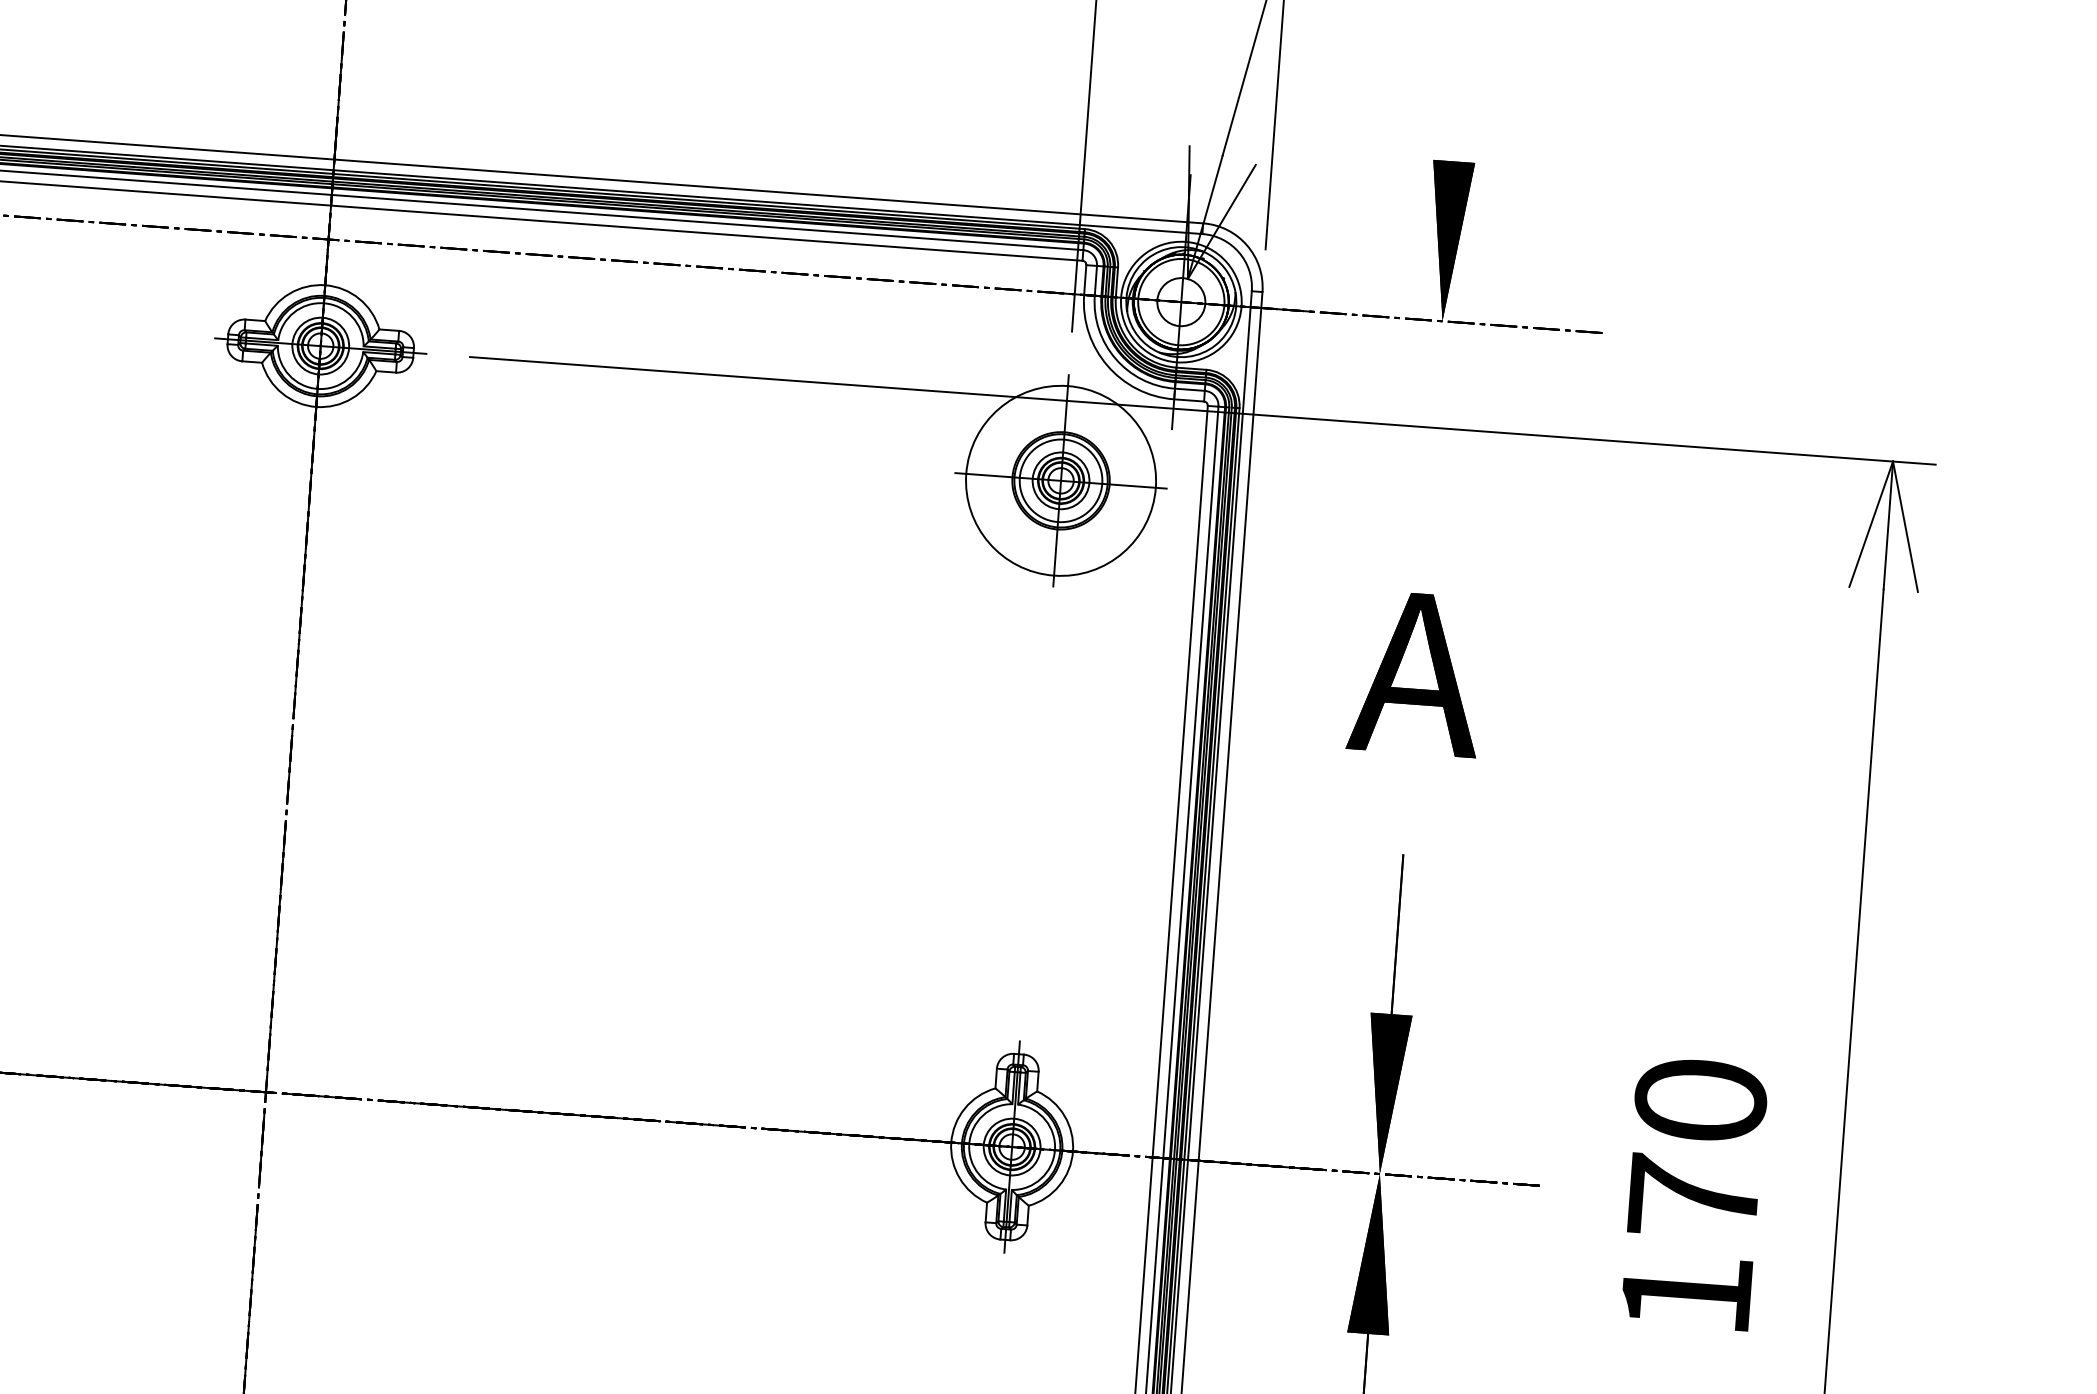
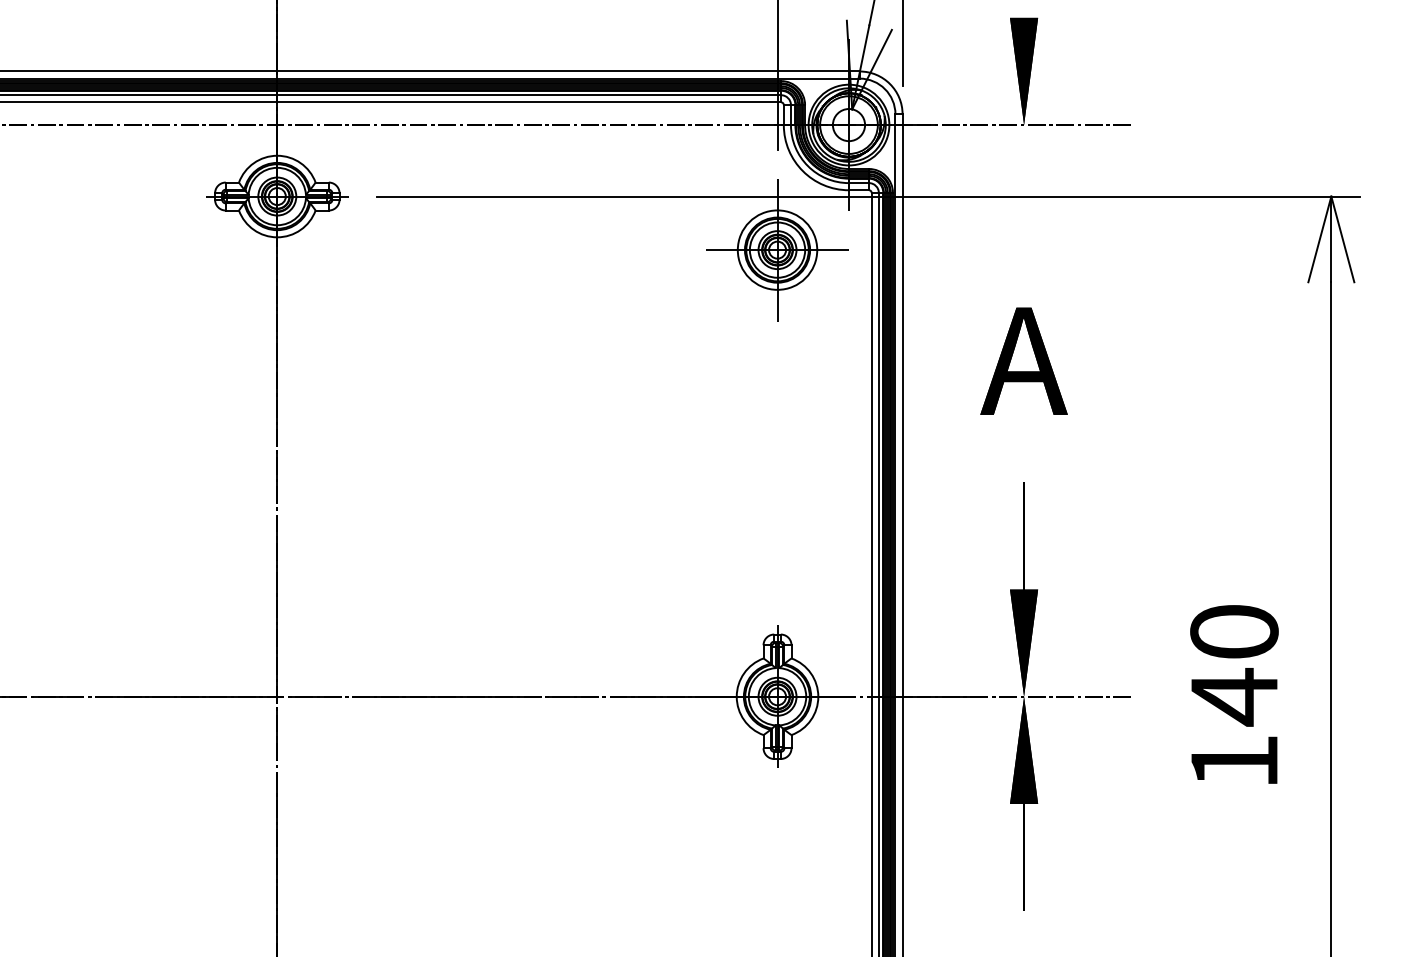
circle: (1061, 479) -> (777, 249), size x0.62
text: (1693, 1198) -> (1234, 697), 170 -> 140

